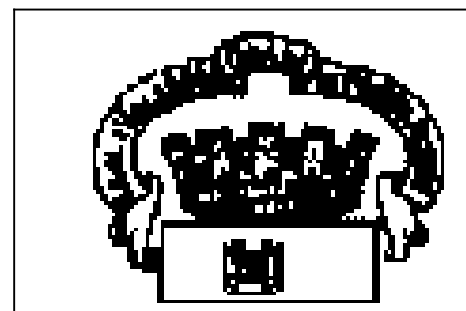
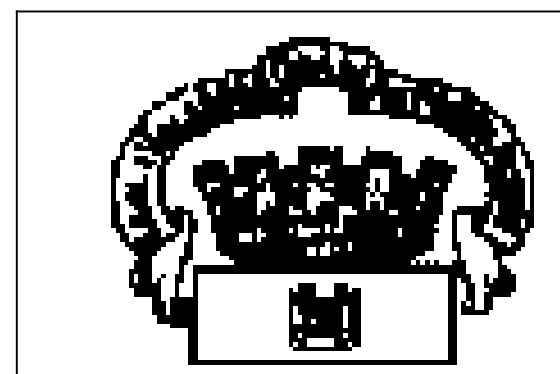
part: (253, 266) -> (324, 316), moved

